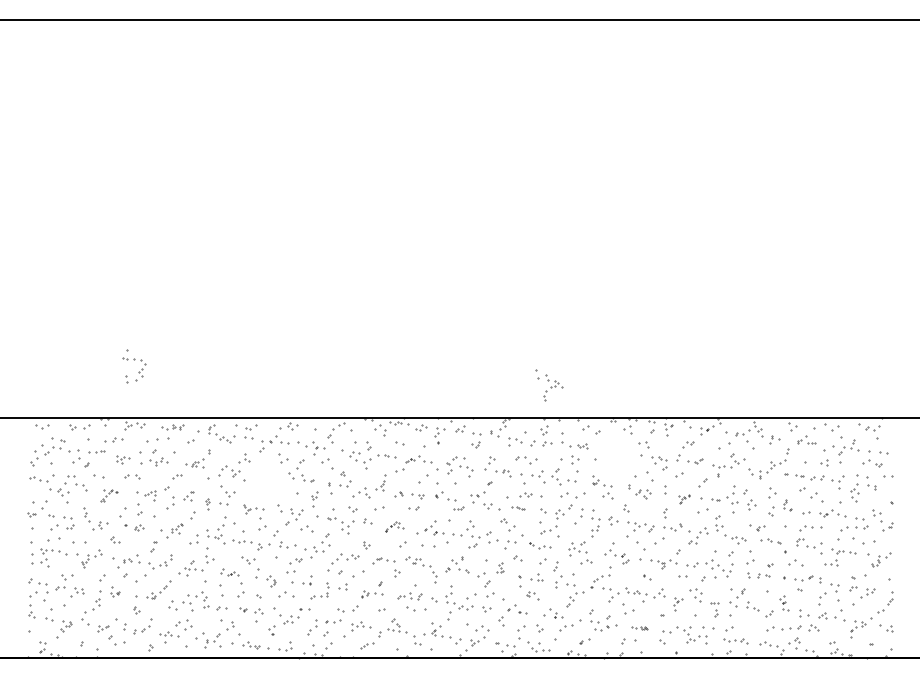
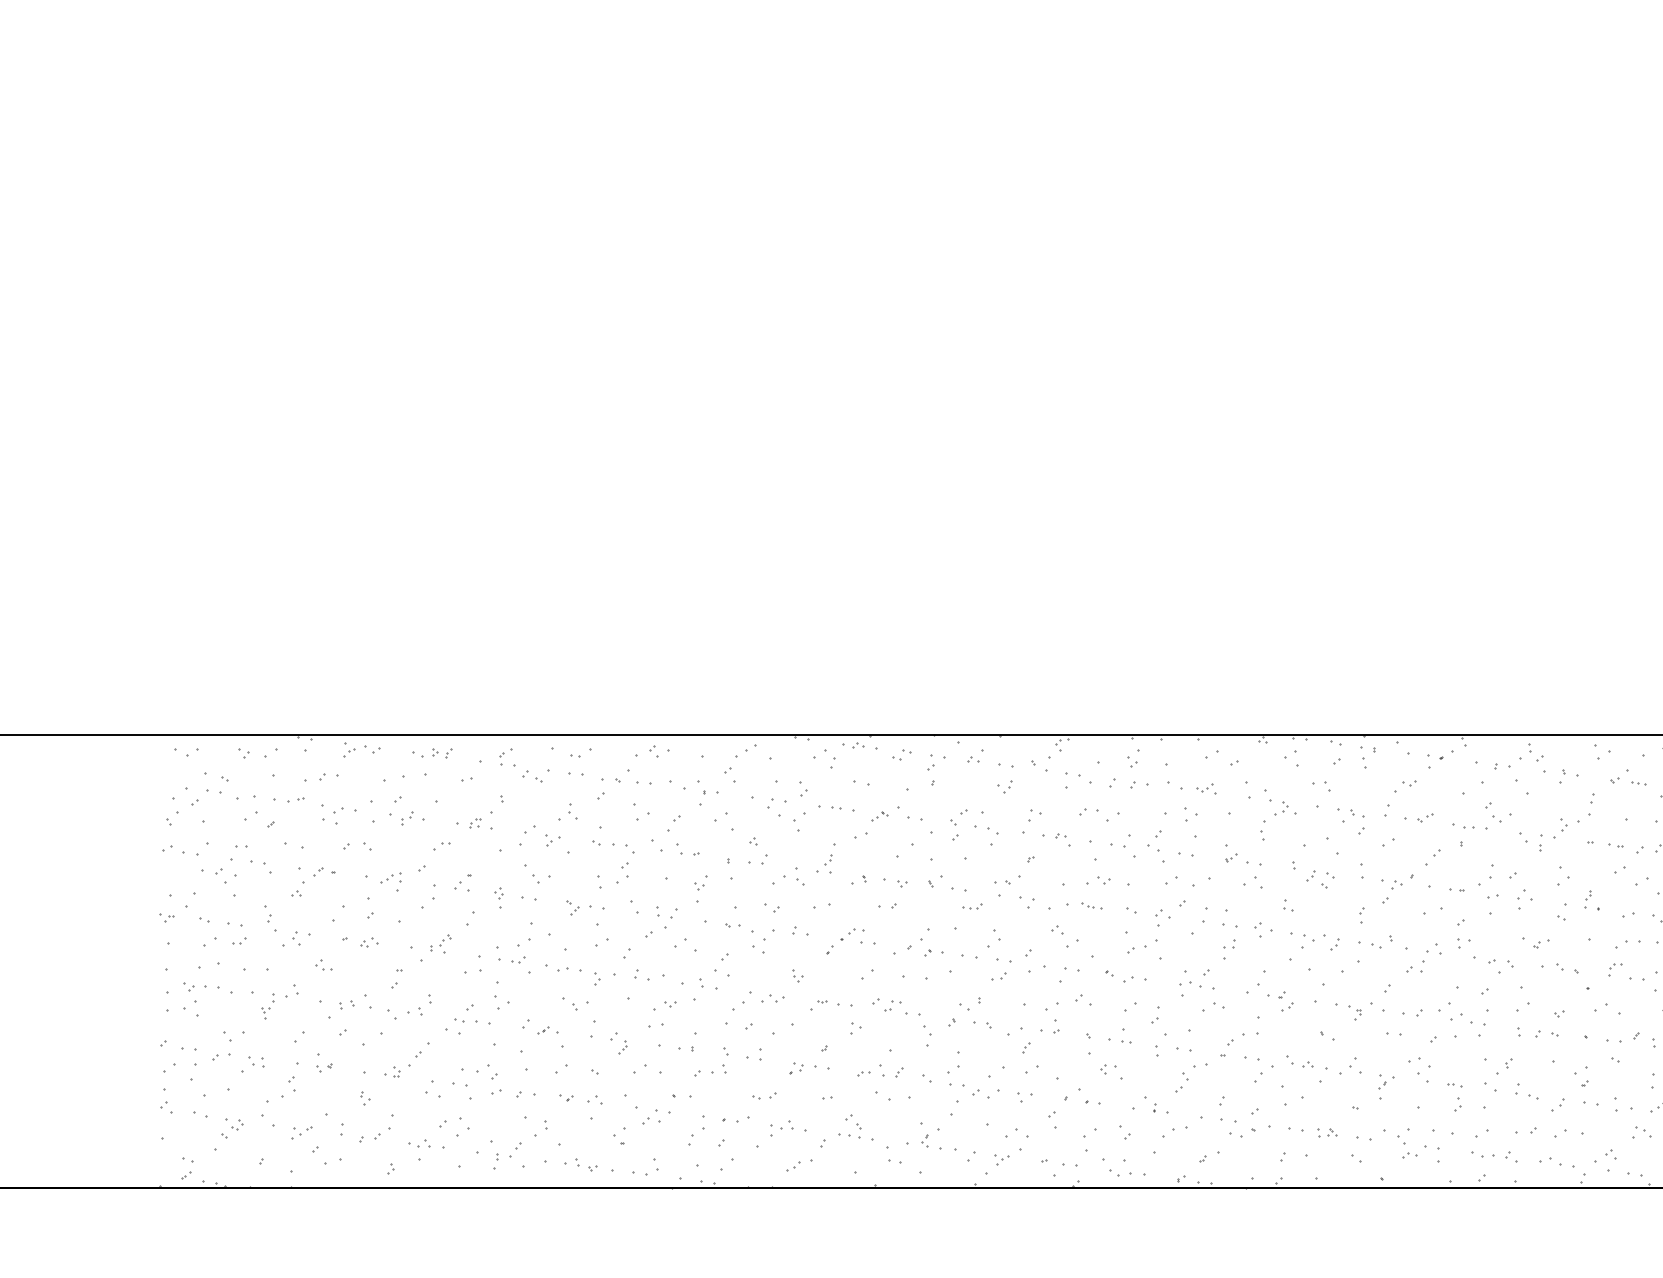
part: (134, 366) -> (613, 857), moved
part: (549, 385) -> (1271, 810), moved
part: (123, 459) -> (340, 814), size x1.43
part: (109, 495) -> (313, 882), size x1.43
part: (684, 499) -> (1398, 889), size x1.67
part: (518, 508) -> (1085, 906), size x1.43
part: (394, 526) -> (851, 940), size x1.43
part: (499, 567) -> (1049, 1017), size x1.67
part: (784, 603) -> (1586, 1085), size x1.43
part: (348, 608) -> (764, 1095), size x0.62
part: (795, 627) -> (1526, 1131), moved
part: (639, 628) -> (1313, 1132), size x1.67

